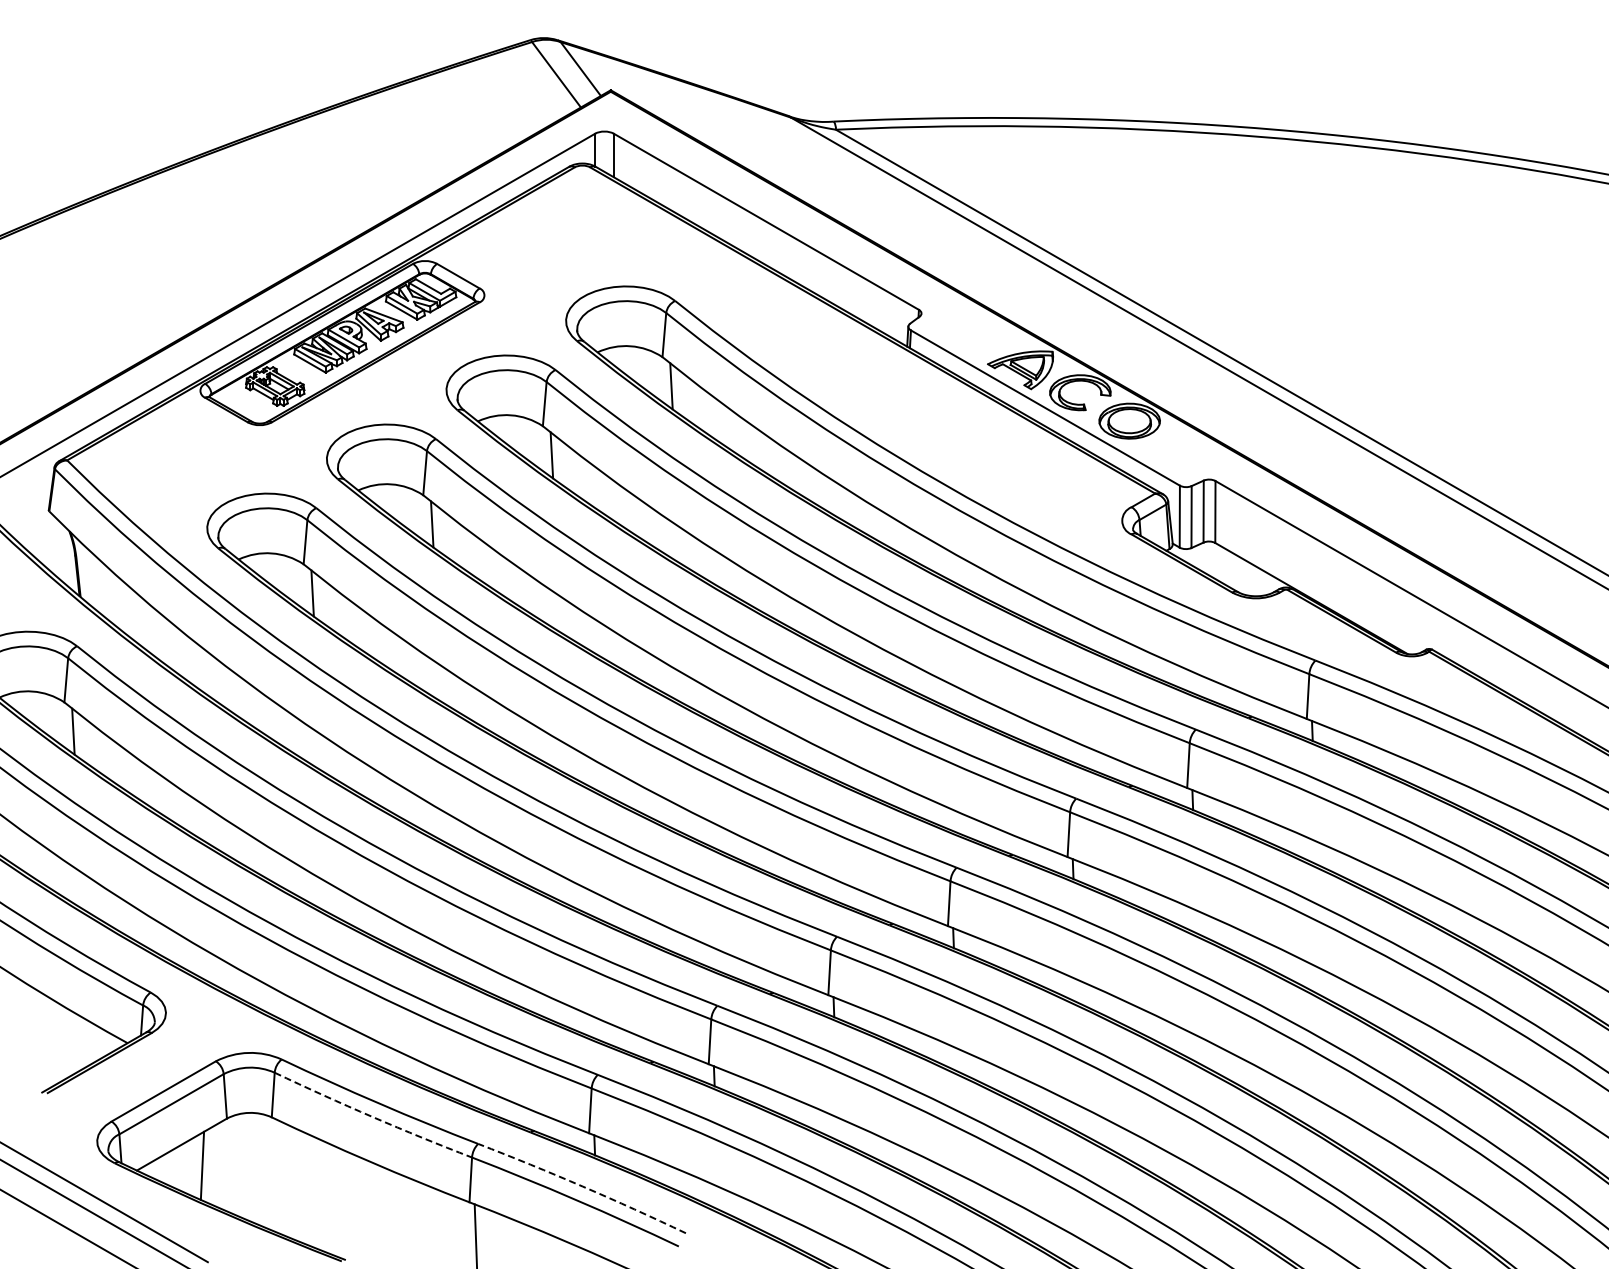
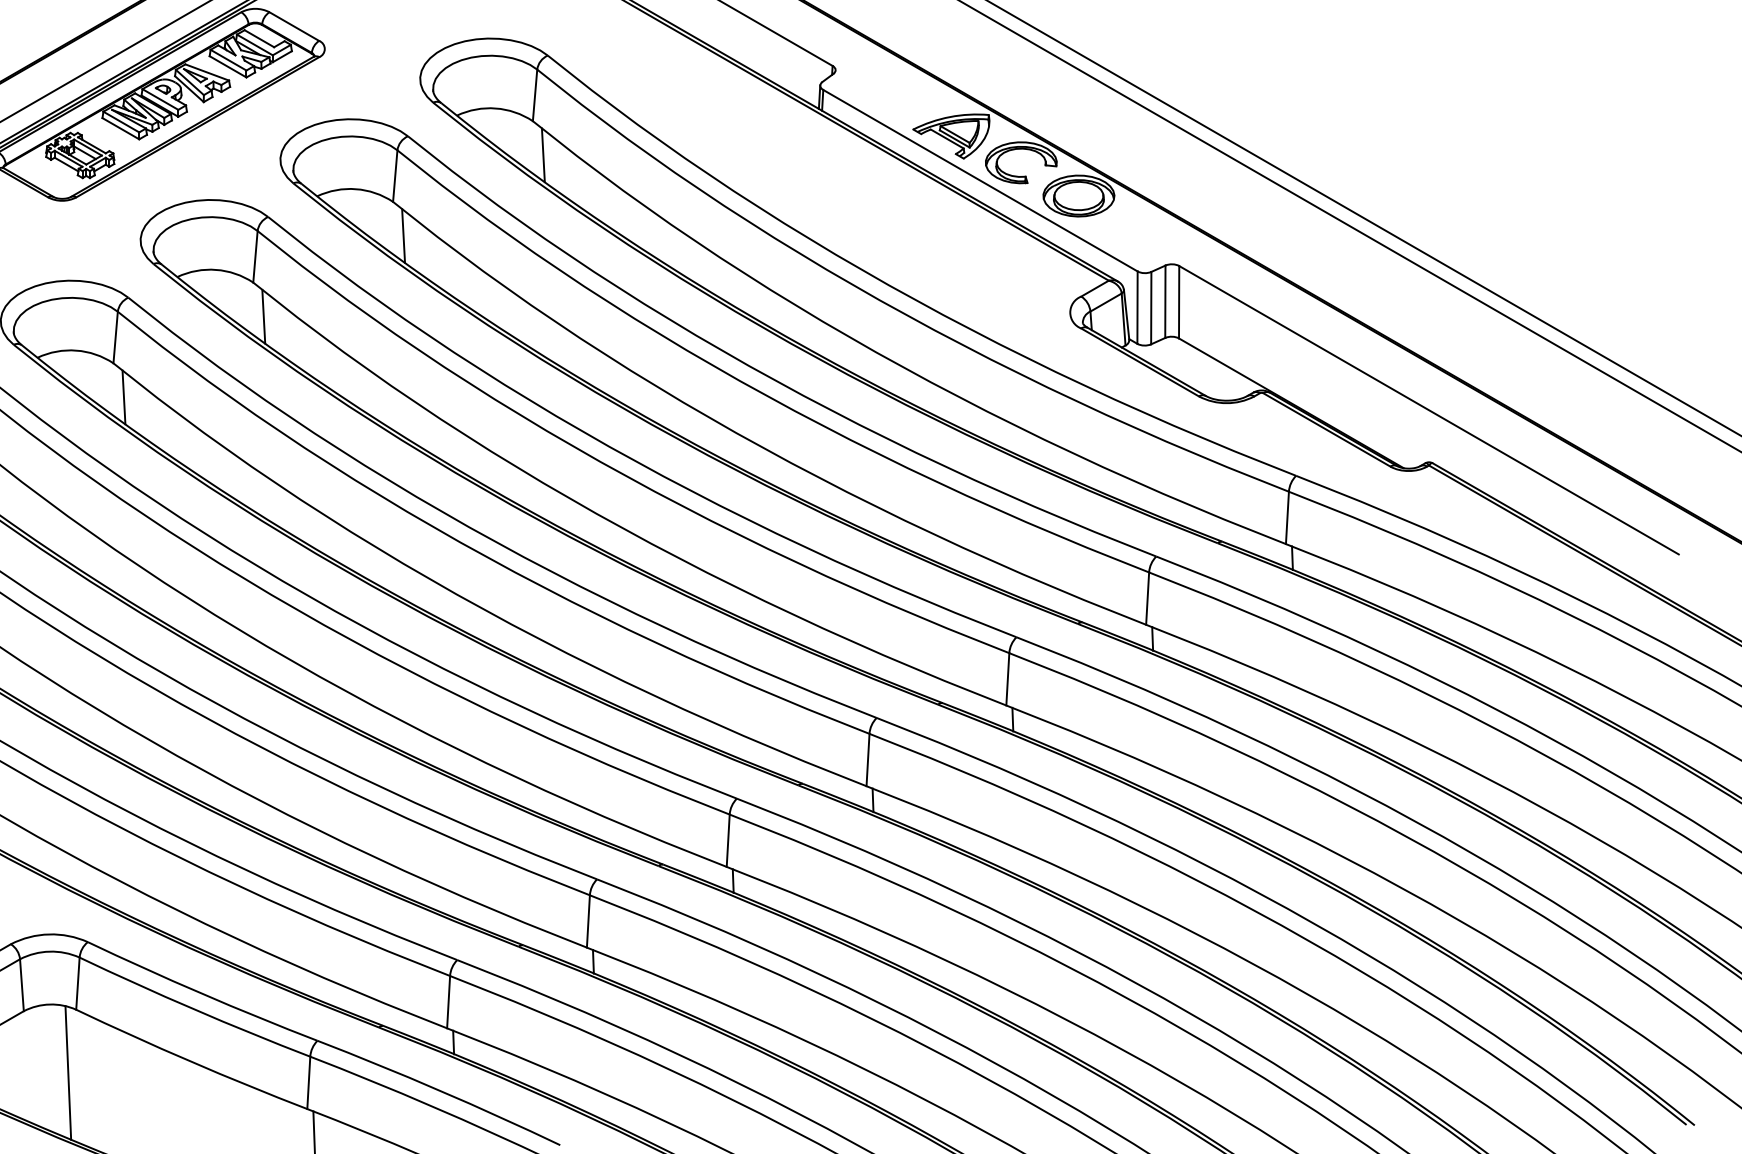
arc: (372, 1116) -> (193, 1008), dashed -> solid
line: (264, 1171) -> (67, 1073), added
arc: (582, 1186) -> (439, 1090), dashed -> solid

